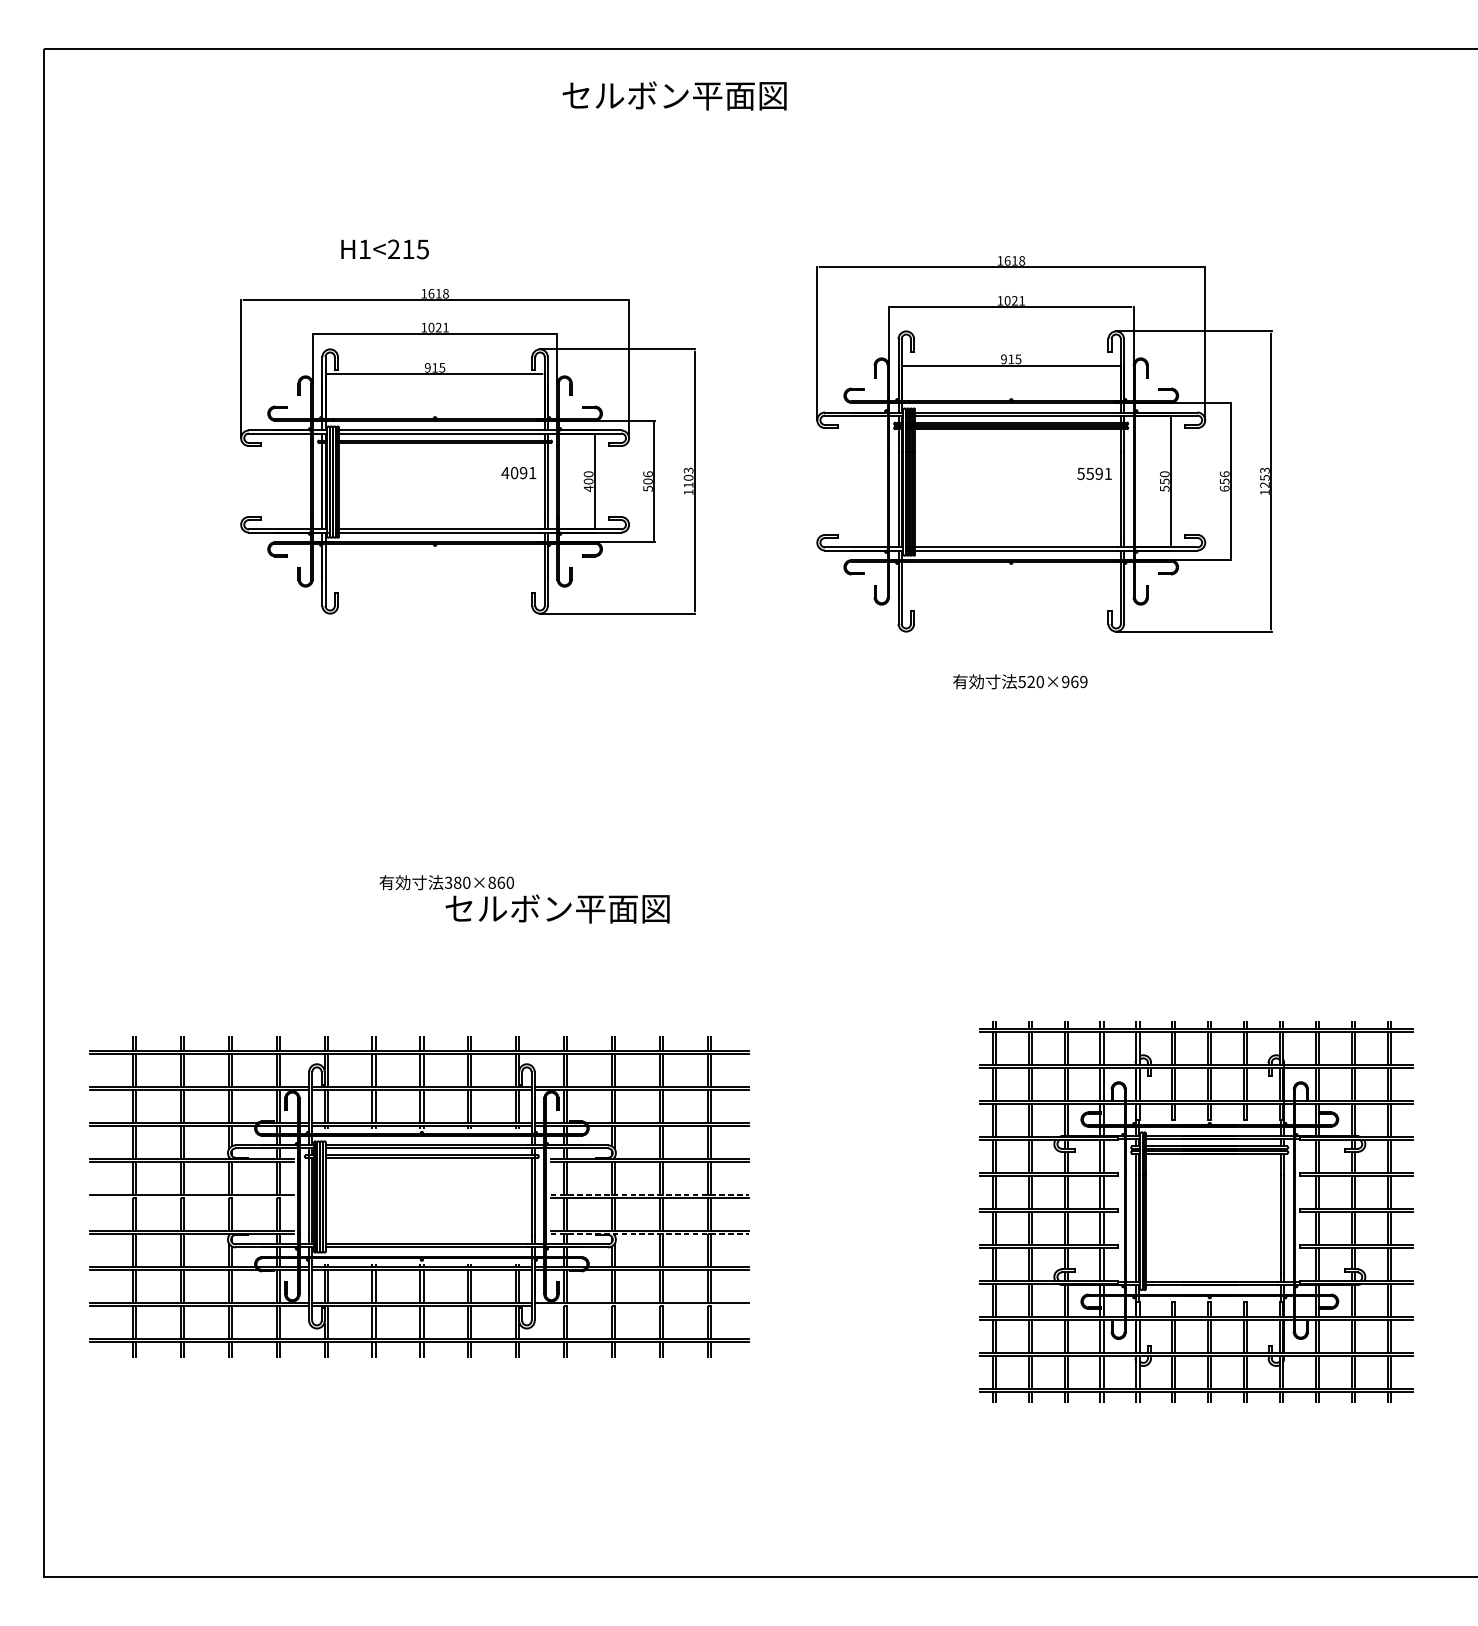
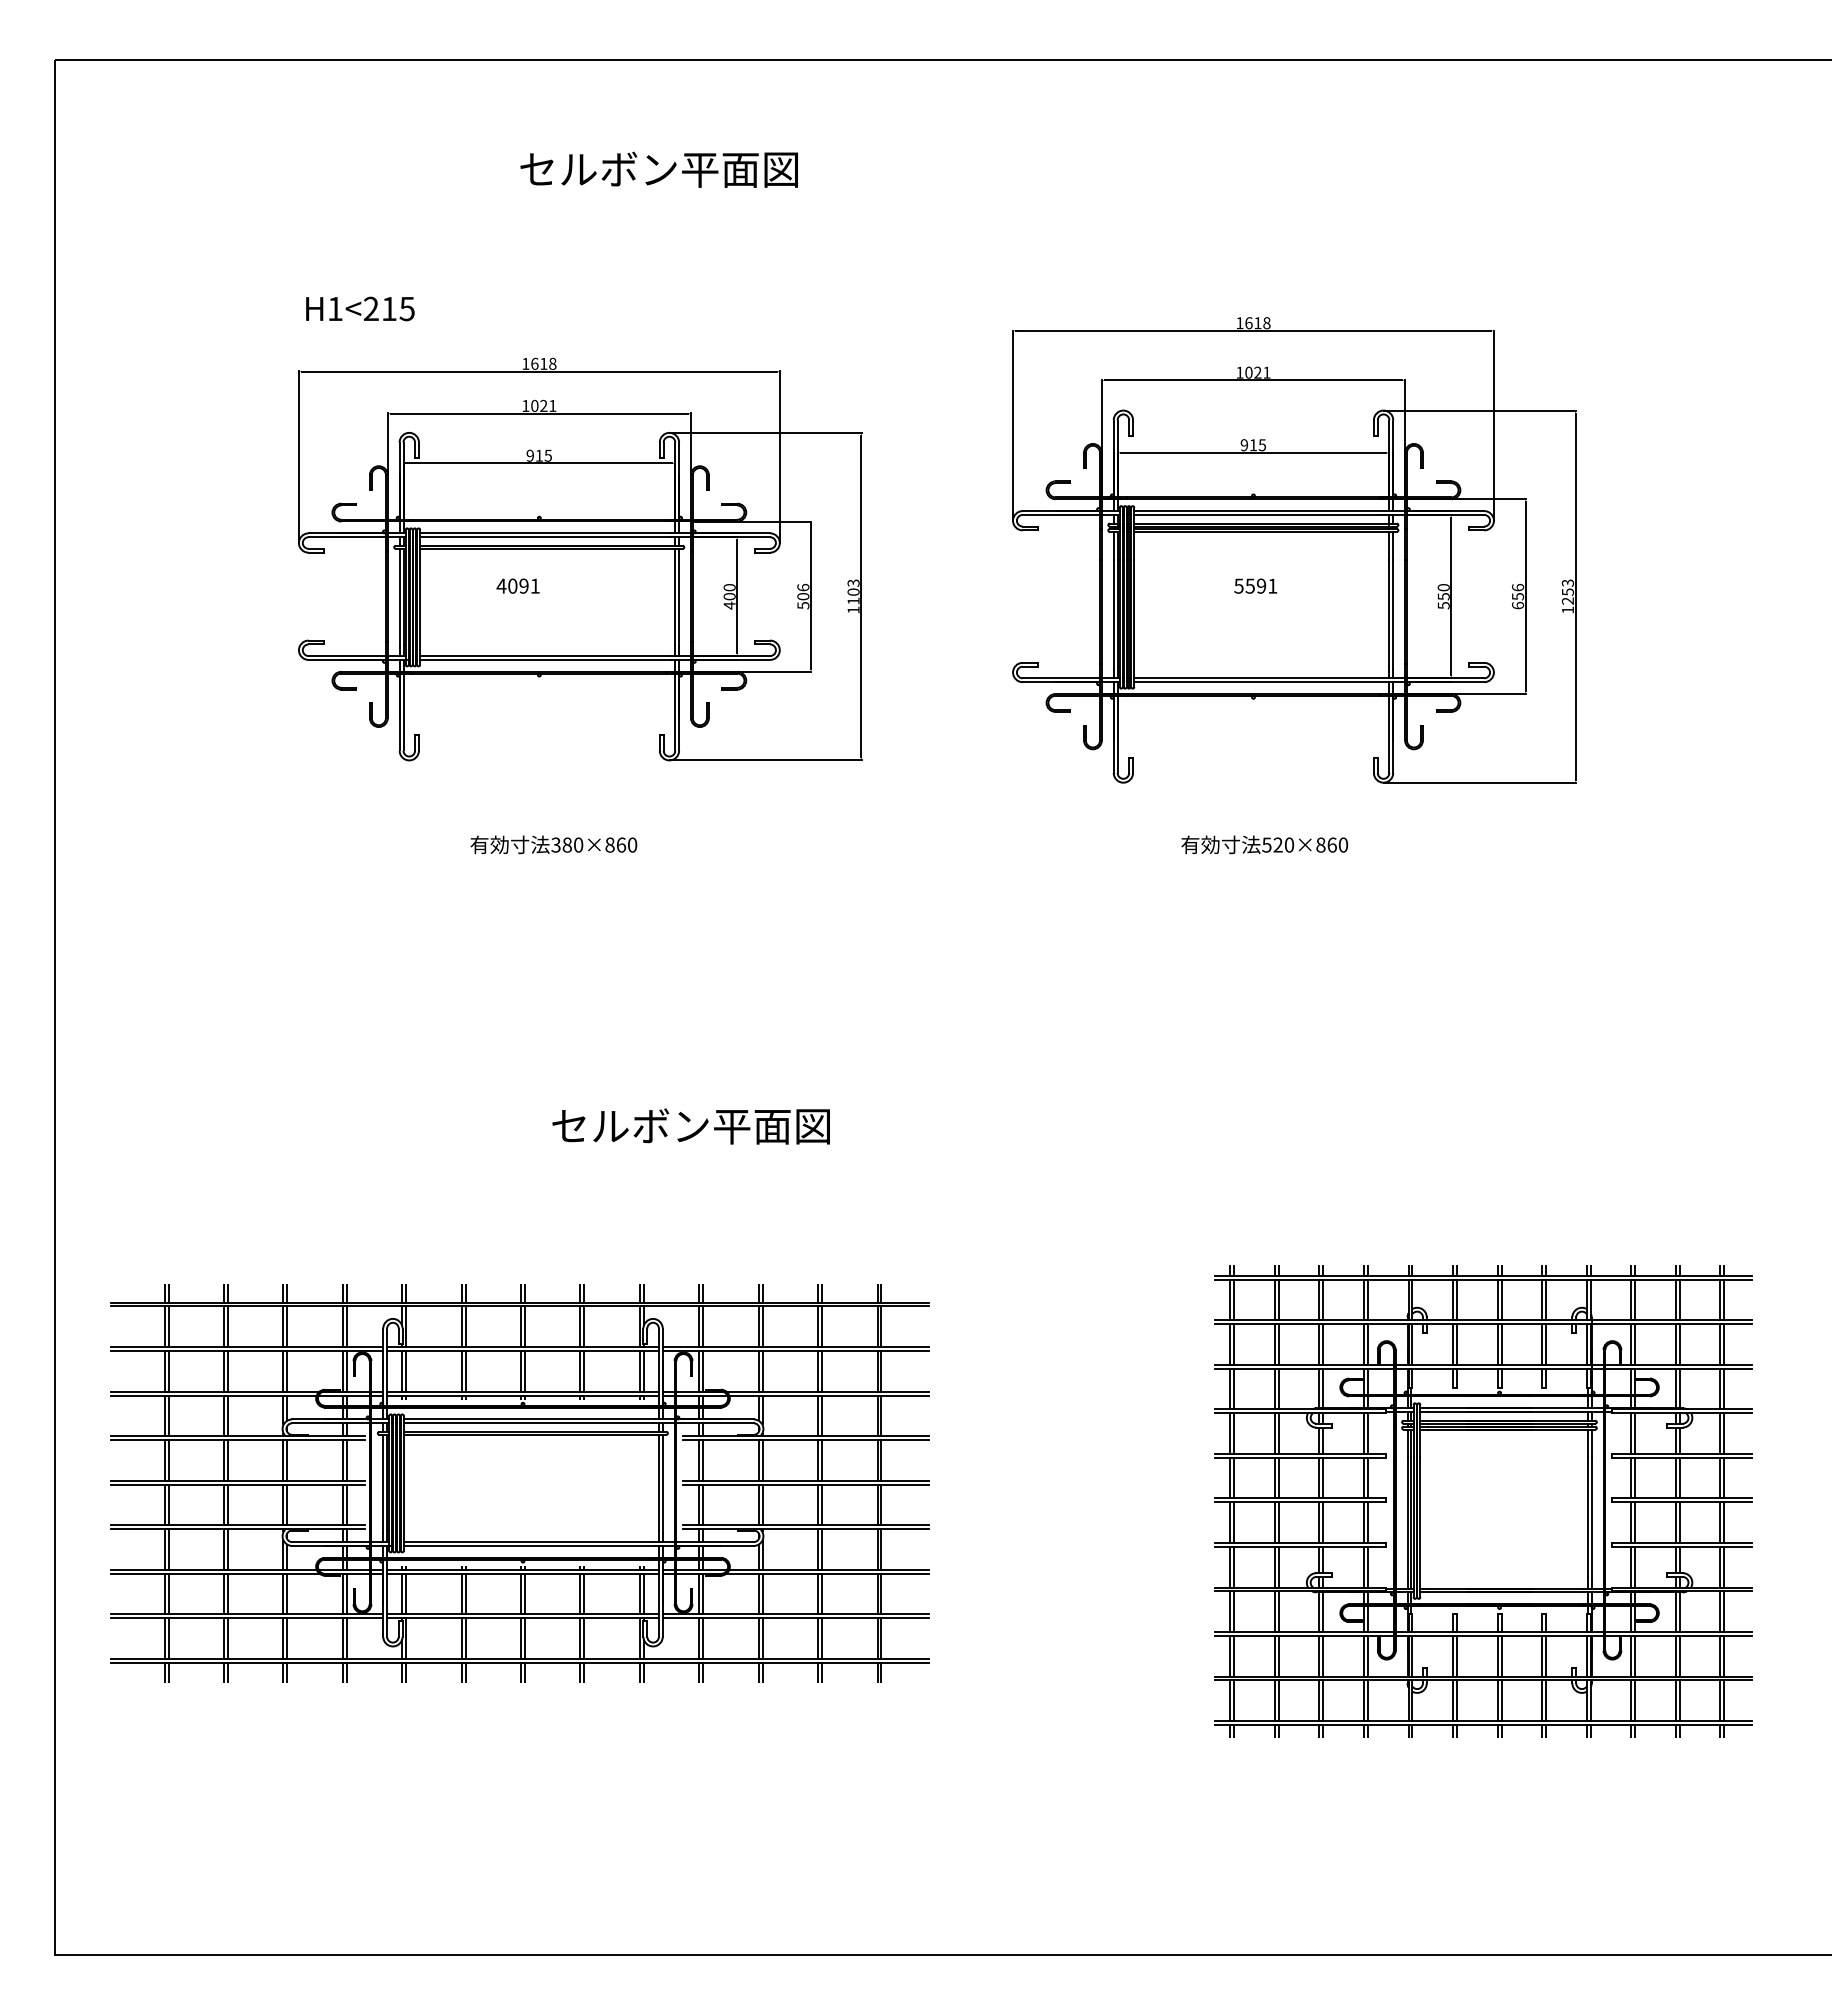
text: (674, 95) -> (658, 169), moved
text: (385, 249) -> (360, 308), moved
text: (518, 472) -> (517, 585), moved
text: (1094, 473) -> (1255, 585), moved
text: (1075, 681) -> (1332, 844), 520×969 -> 520×860
text: (446, 882) -> (553, 844), moved
line: (650, 1194) -> (806, 1480), dashed -> solid
line: (191, 1197) -> (237, 1484), added
line: (650, 1234) -> (806, 1529), dashed -> solid
line: (641, 1305) -> (795, 1618), added

